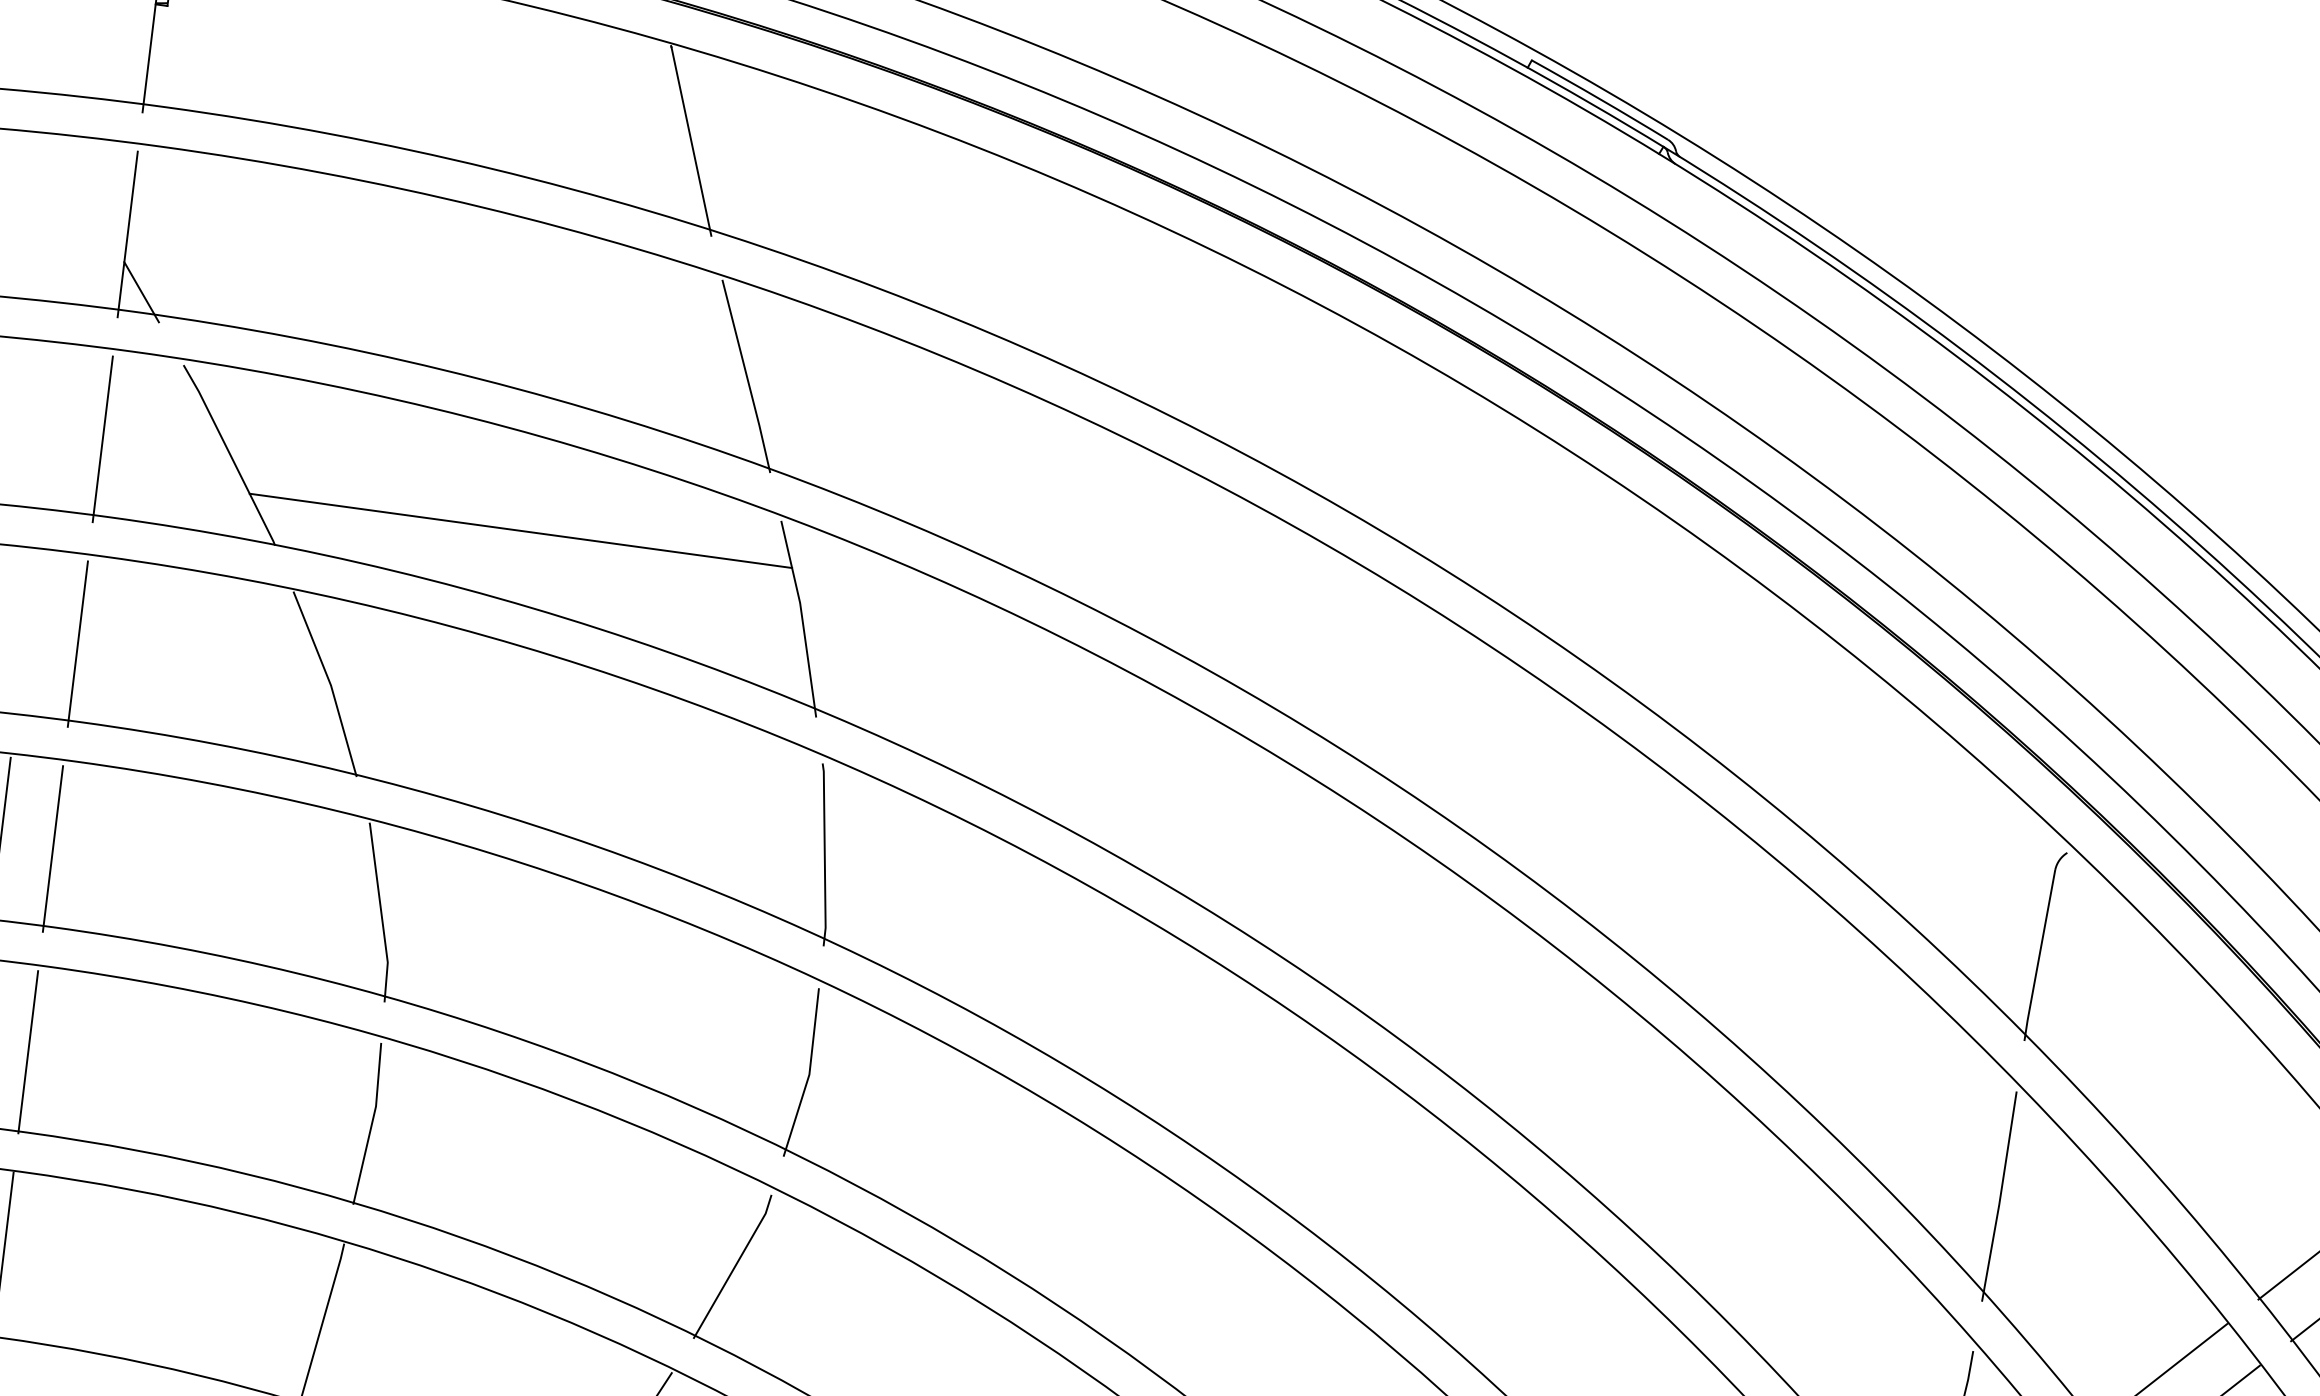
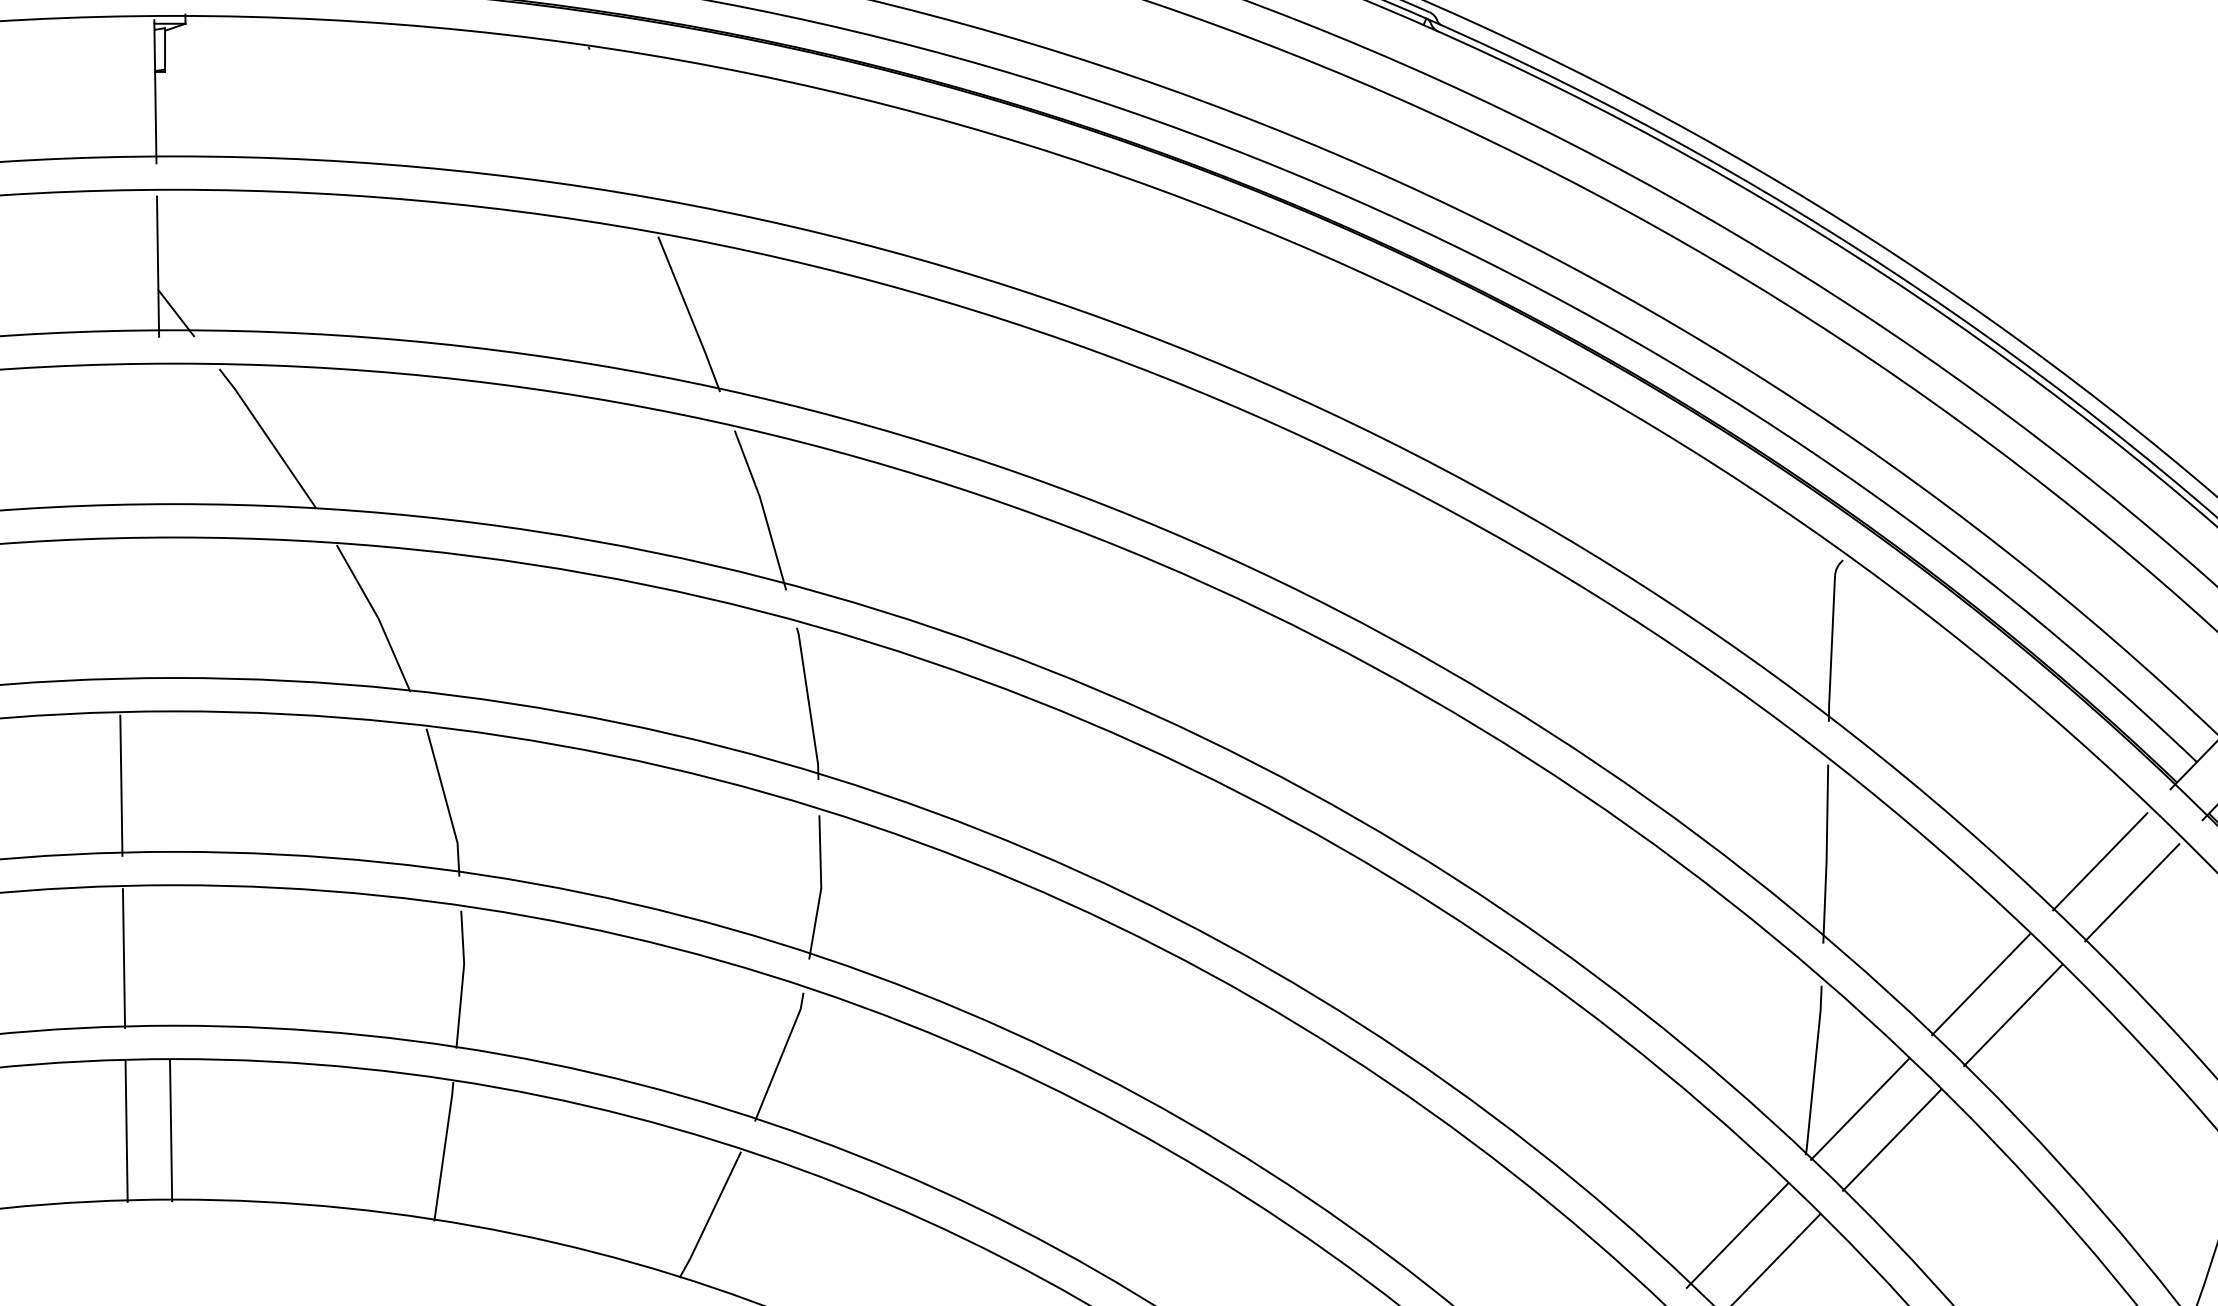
line: (691, 140) -> (616, 124), removed
line: (102, 439) -> (160, 440), removed
line: (521, 530) -> (519, 468), removed
line: (78, 644) -> (163, 613), removed
line: (52, 848) -> (165, 786), removed
line: (28, 1051) -> (168, 958), removed

